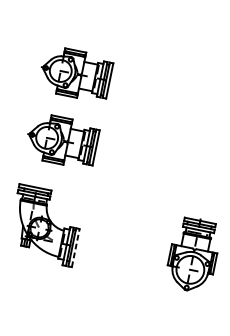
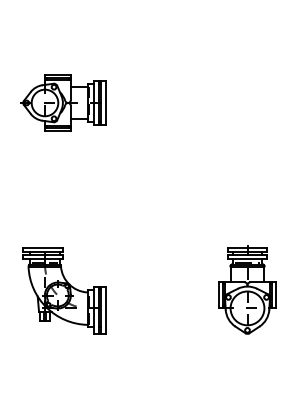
part: (62, 140) -> (63, 185), removed
line: (75, 248) -> (105, 310), dashed -> solid

